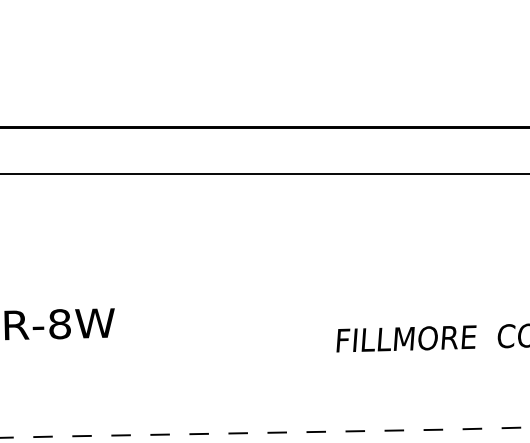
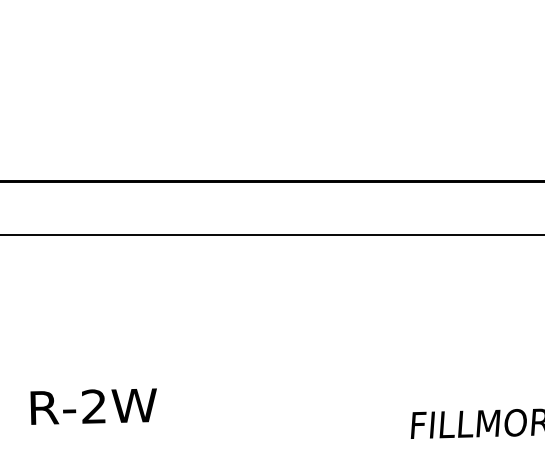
text: (59, 324) -> (93, 406), R-8W -> R-2W

